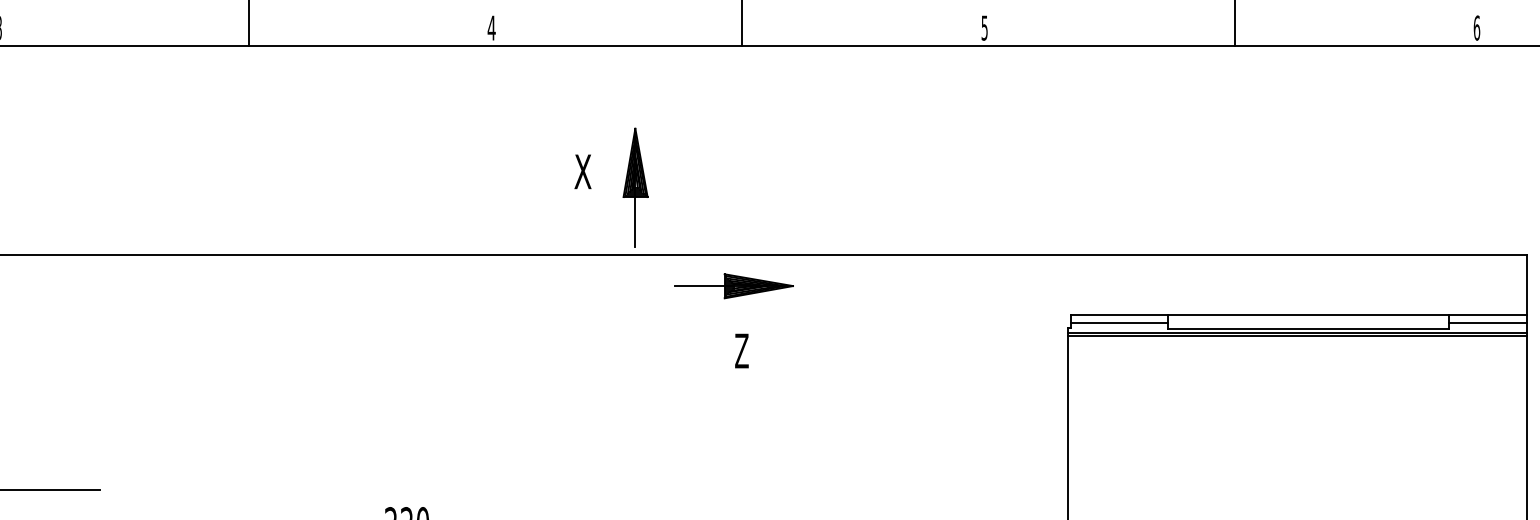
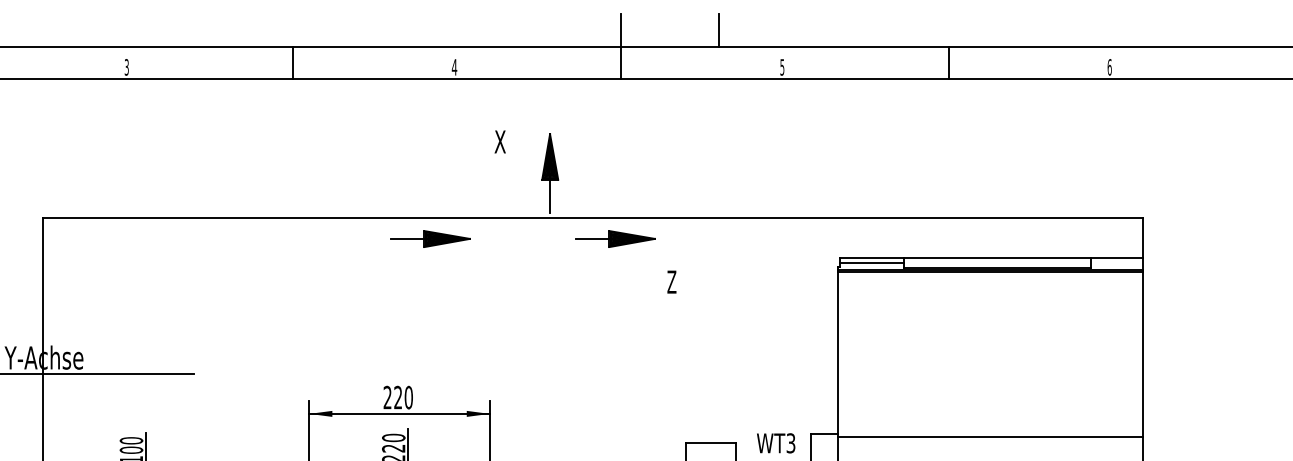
text: (581, 171) -> (499, 141), moved
part: (455, 285) -> (430, 238), added
line: (1487, 323) -> (1116, 263), removed
text: (741, 350) -> (671, 281), moved

